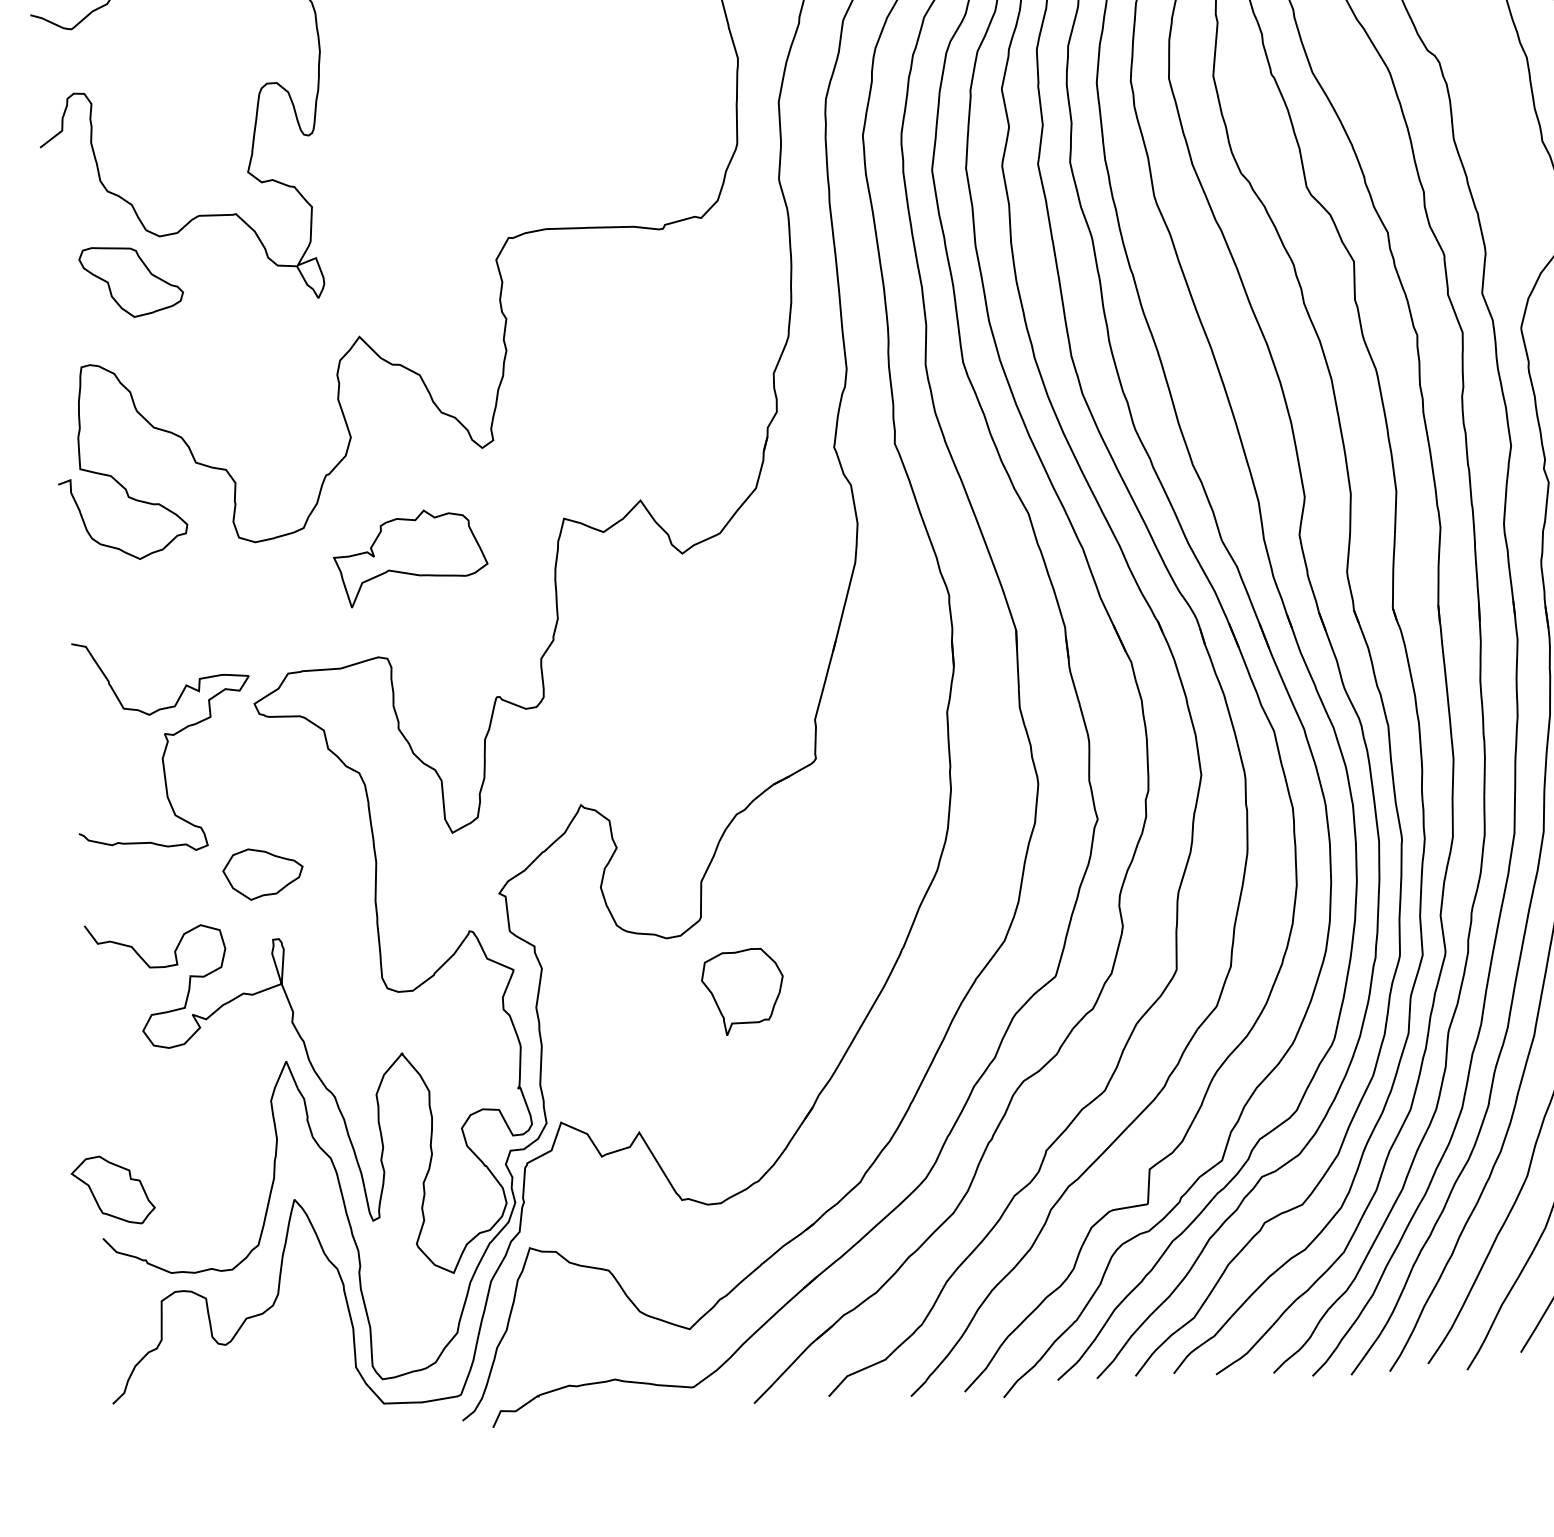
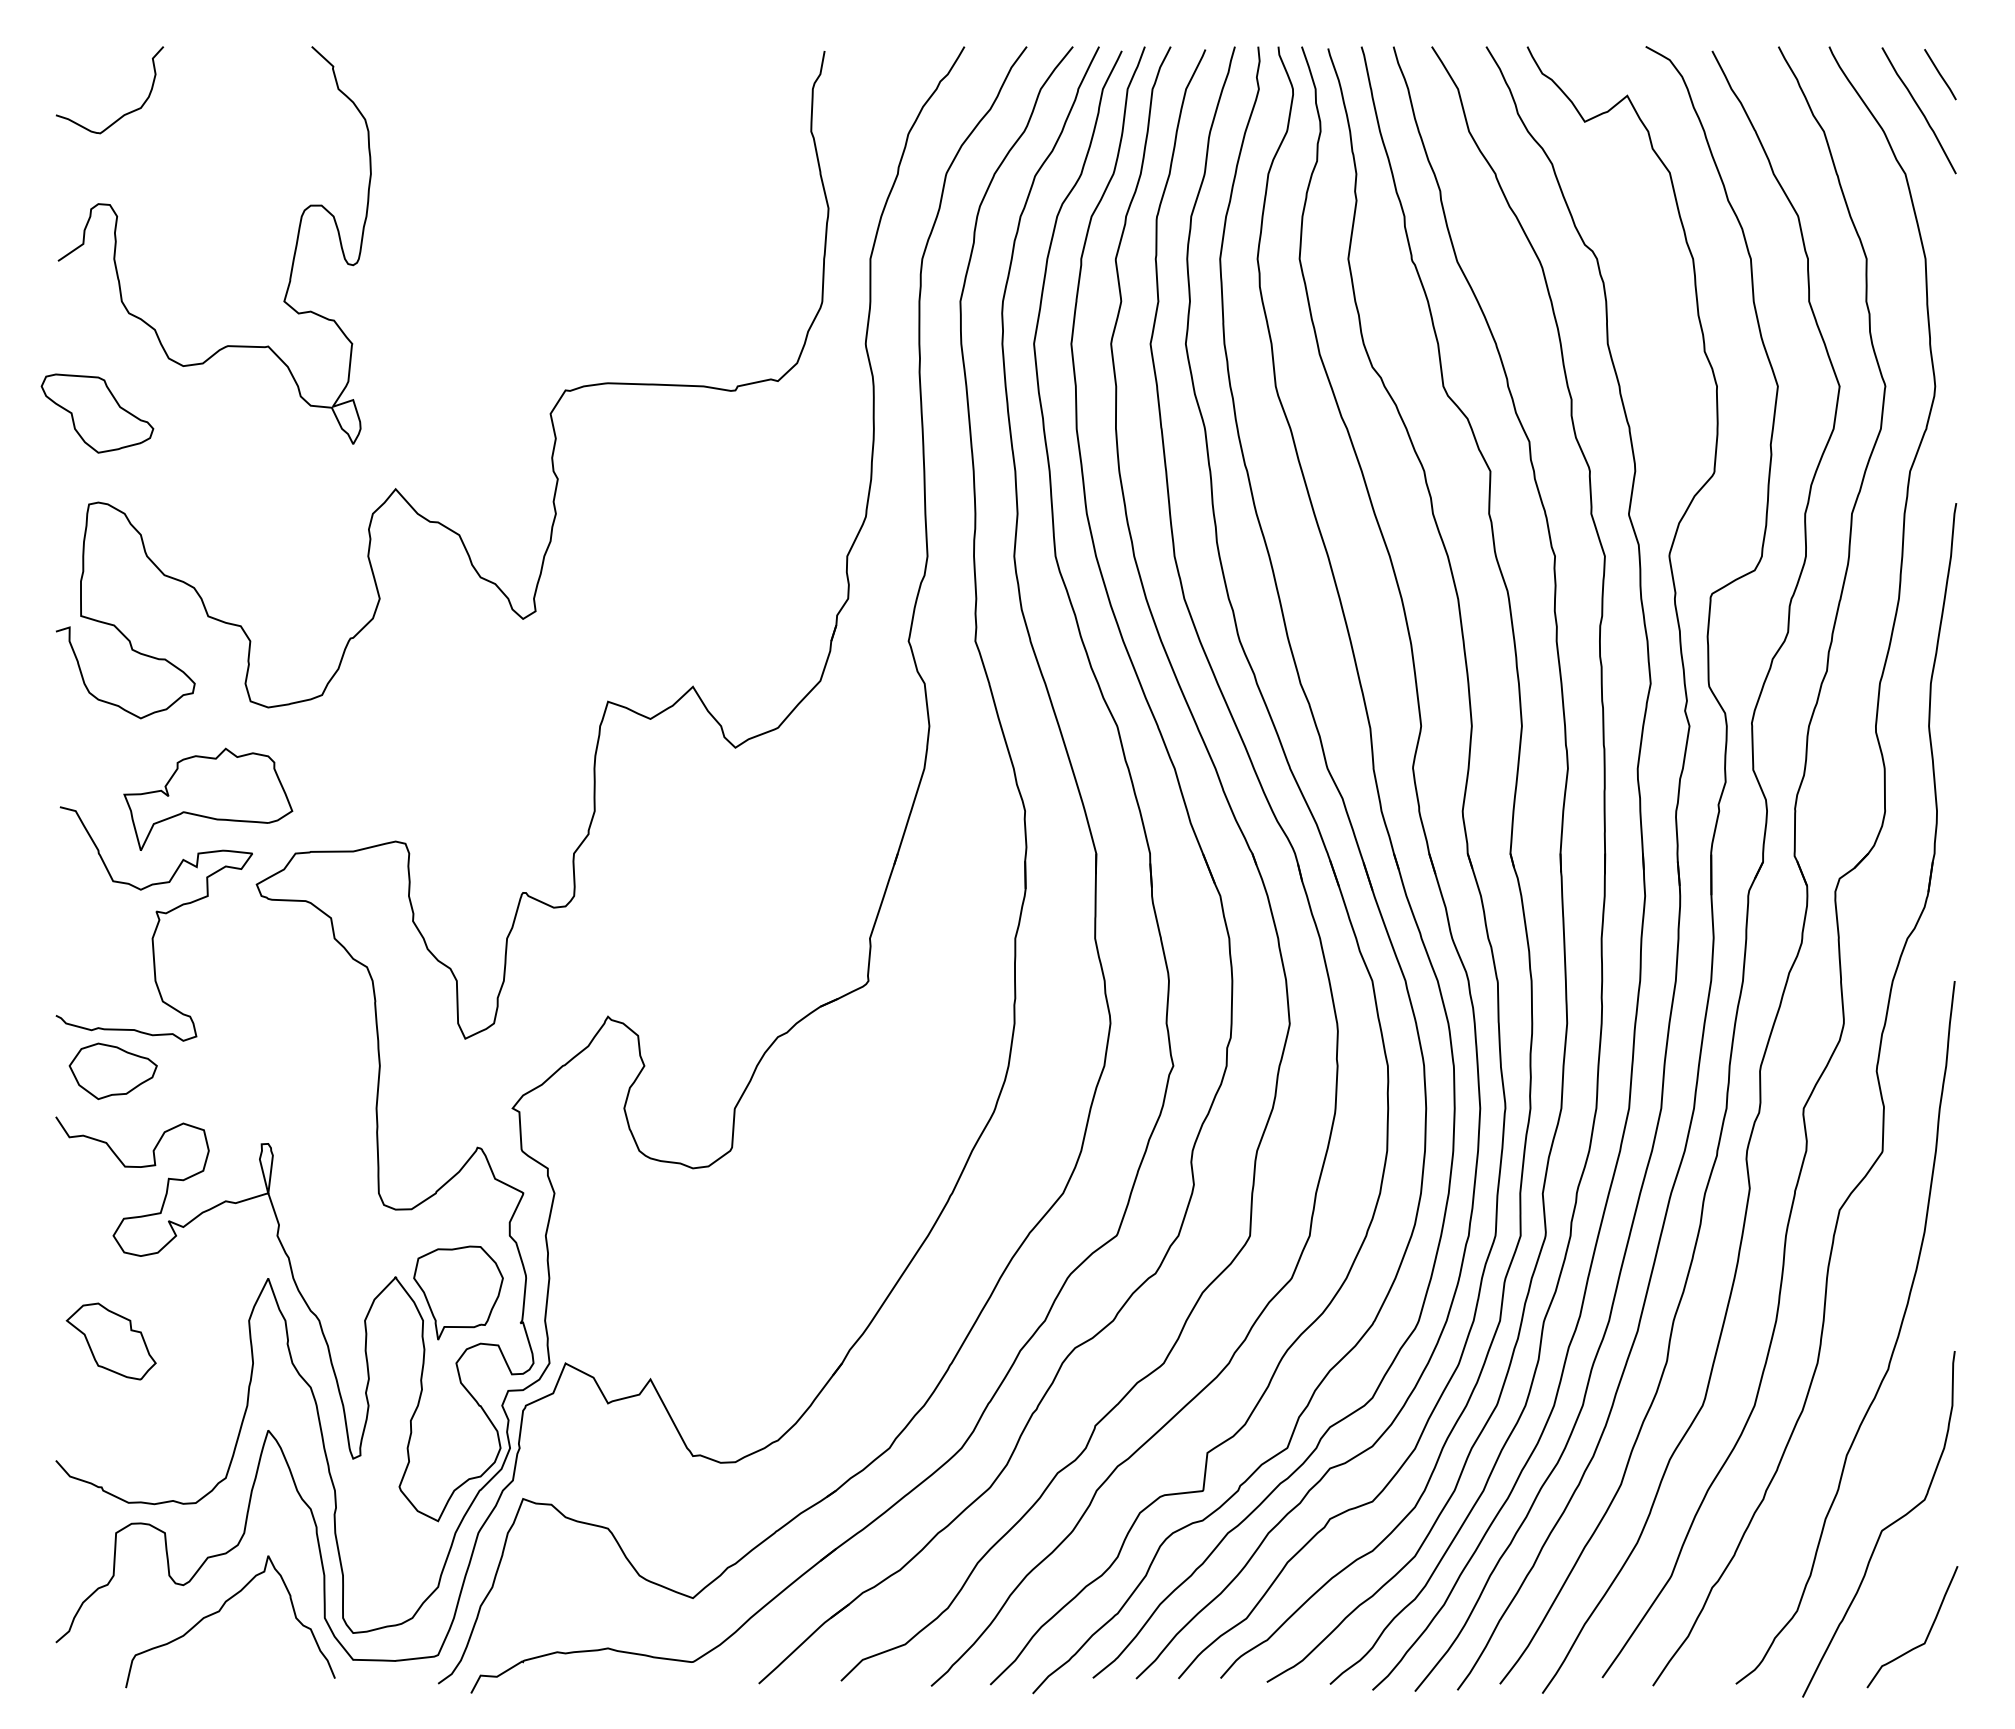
part: (131, 281) -> (97, 413), moved
part: (410, 556) -> (208, 798), moved
part: (262, 874) -> (112, 1071), moved
part: (743, 991) -> (458, 1292), moved
part: (112, 1190) -> (110, 1341), moved
curve: (260, 1366) -> (220, 1611), added

